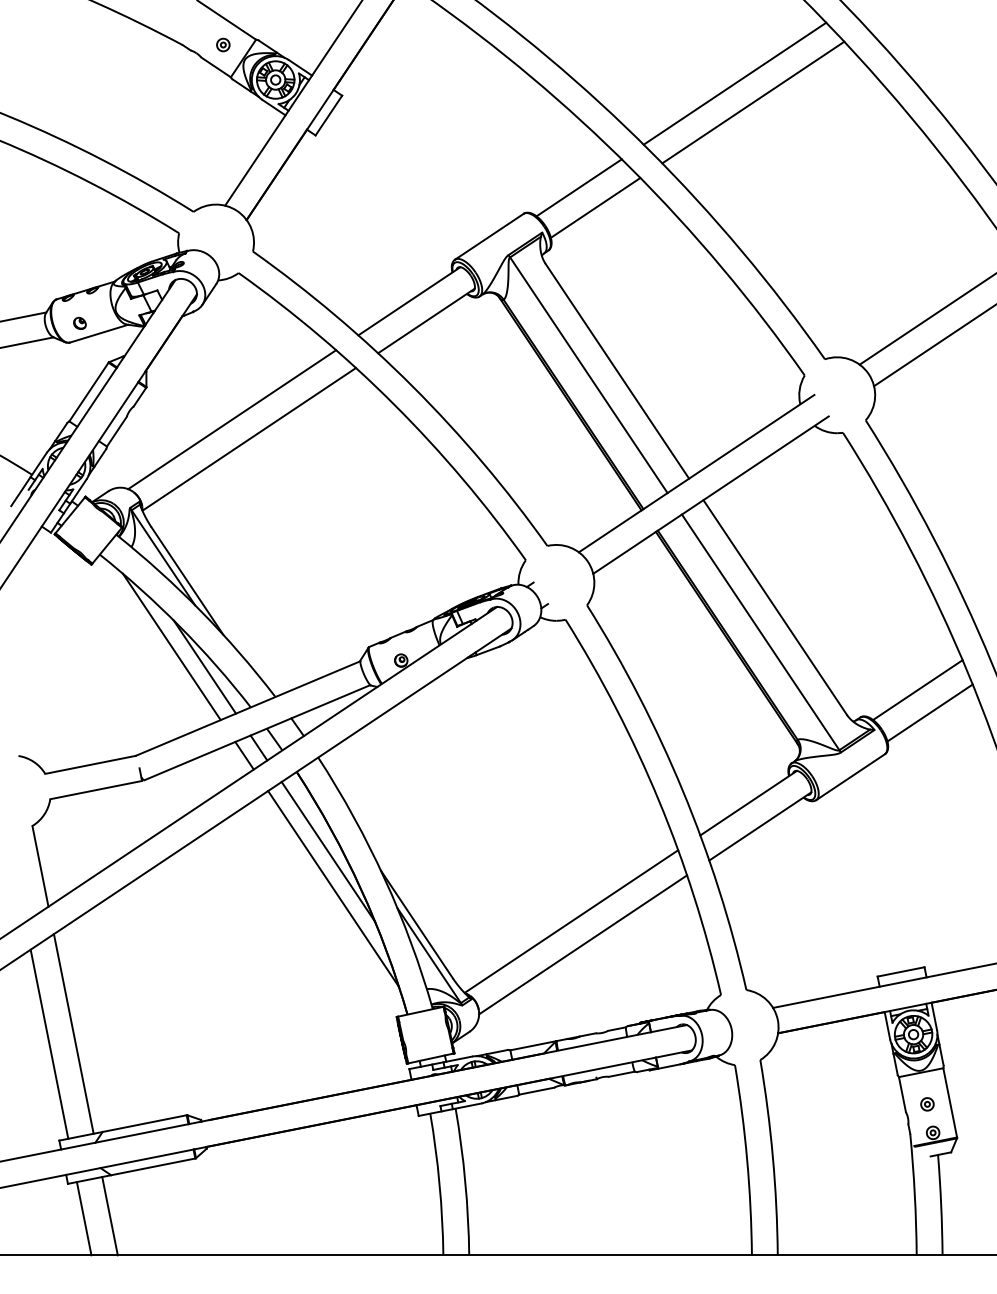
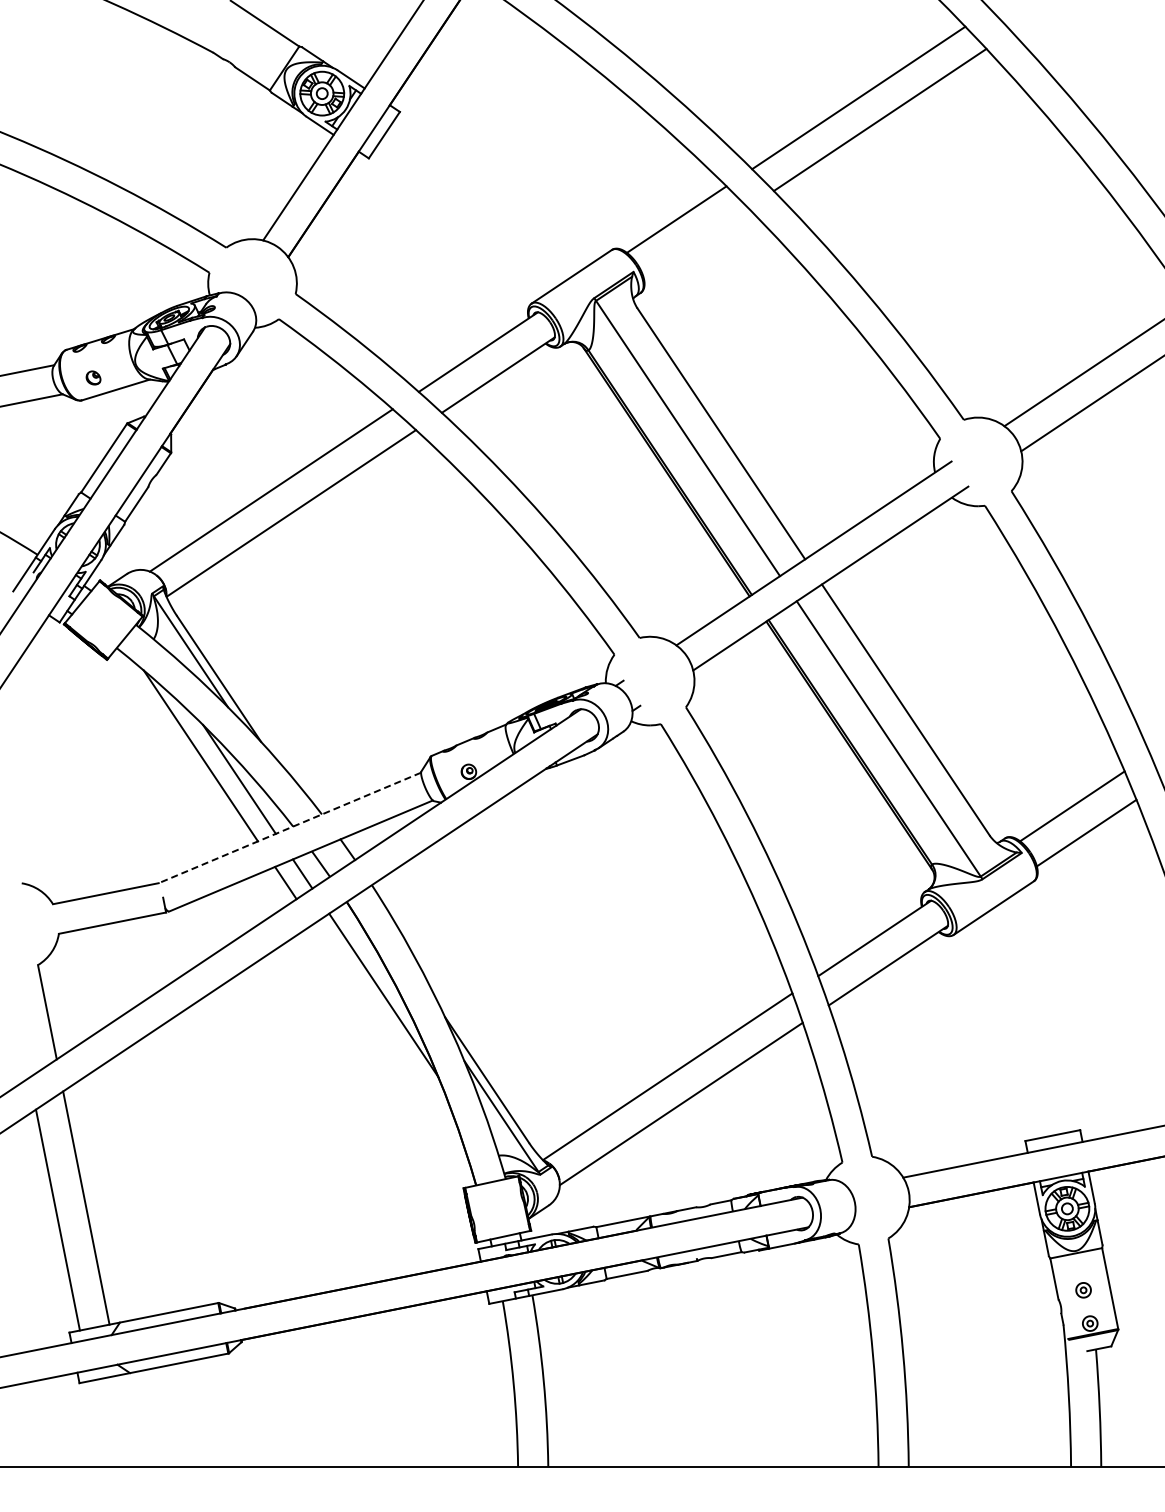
part: (222, 44) -> (260, 52), removed
line: (595, 208) -> (695, 243), removed
line: (247, 709) -> (289, 828), solid -> dashed
line: (333, 888) -> (389, 1038), removed
line: (109, 1215) -> (128, 1420), removed
line: (84, 1218) -> (98, 1423), removed

